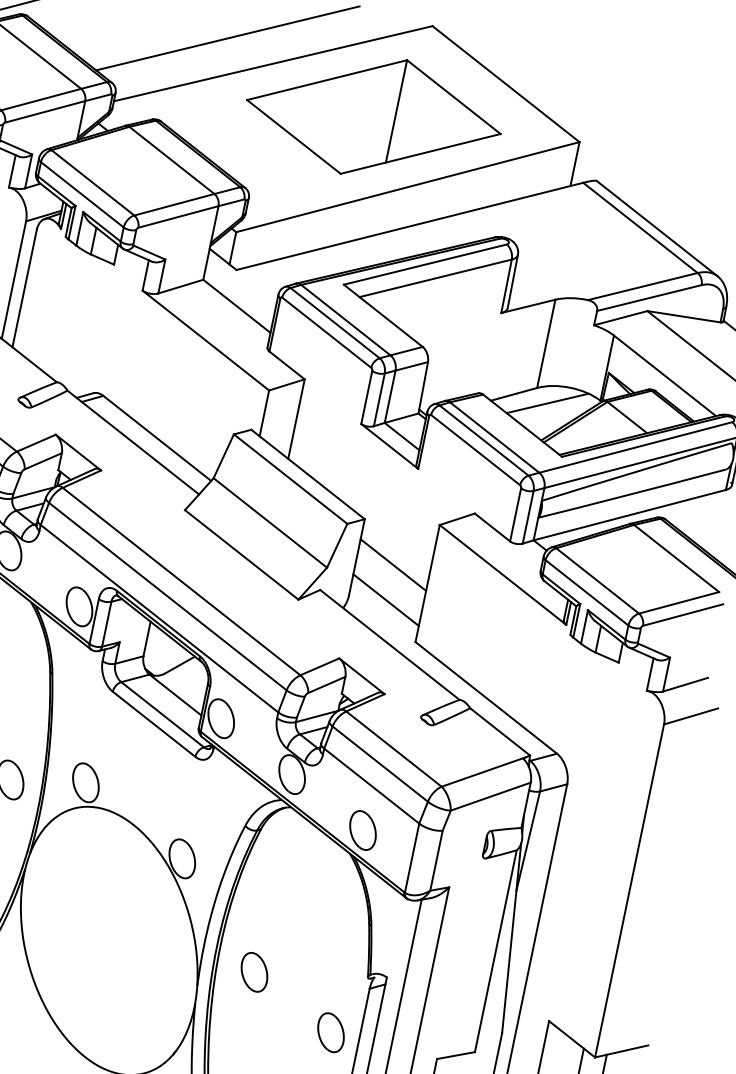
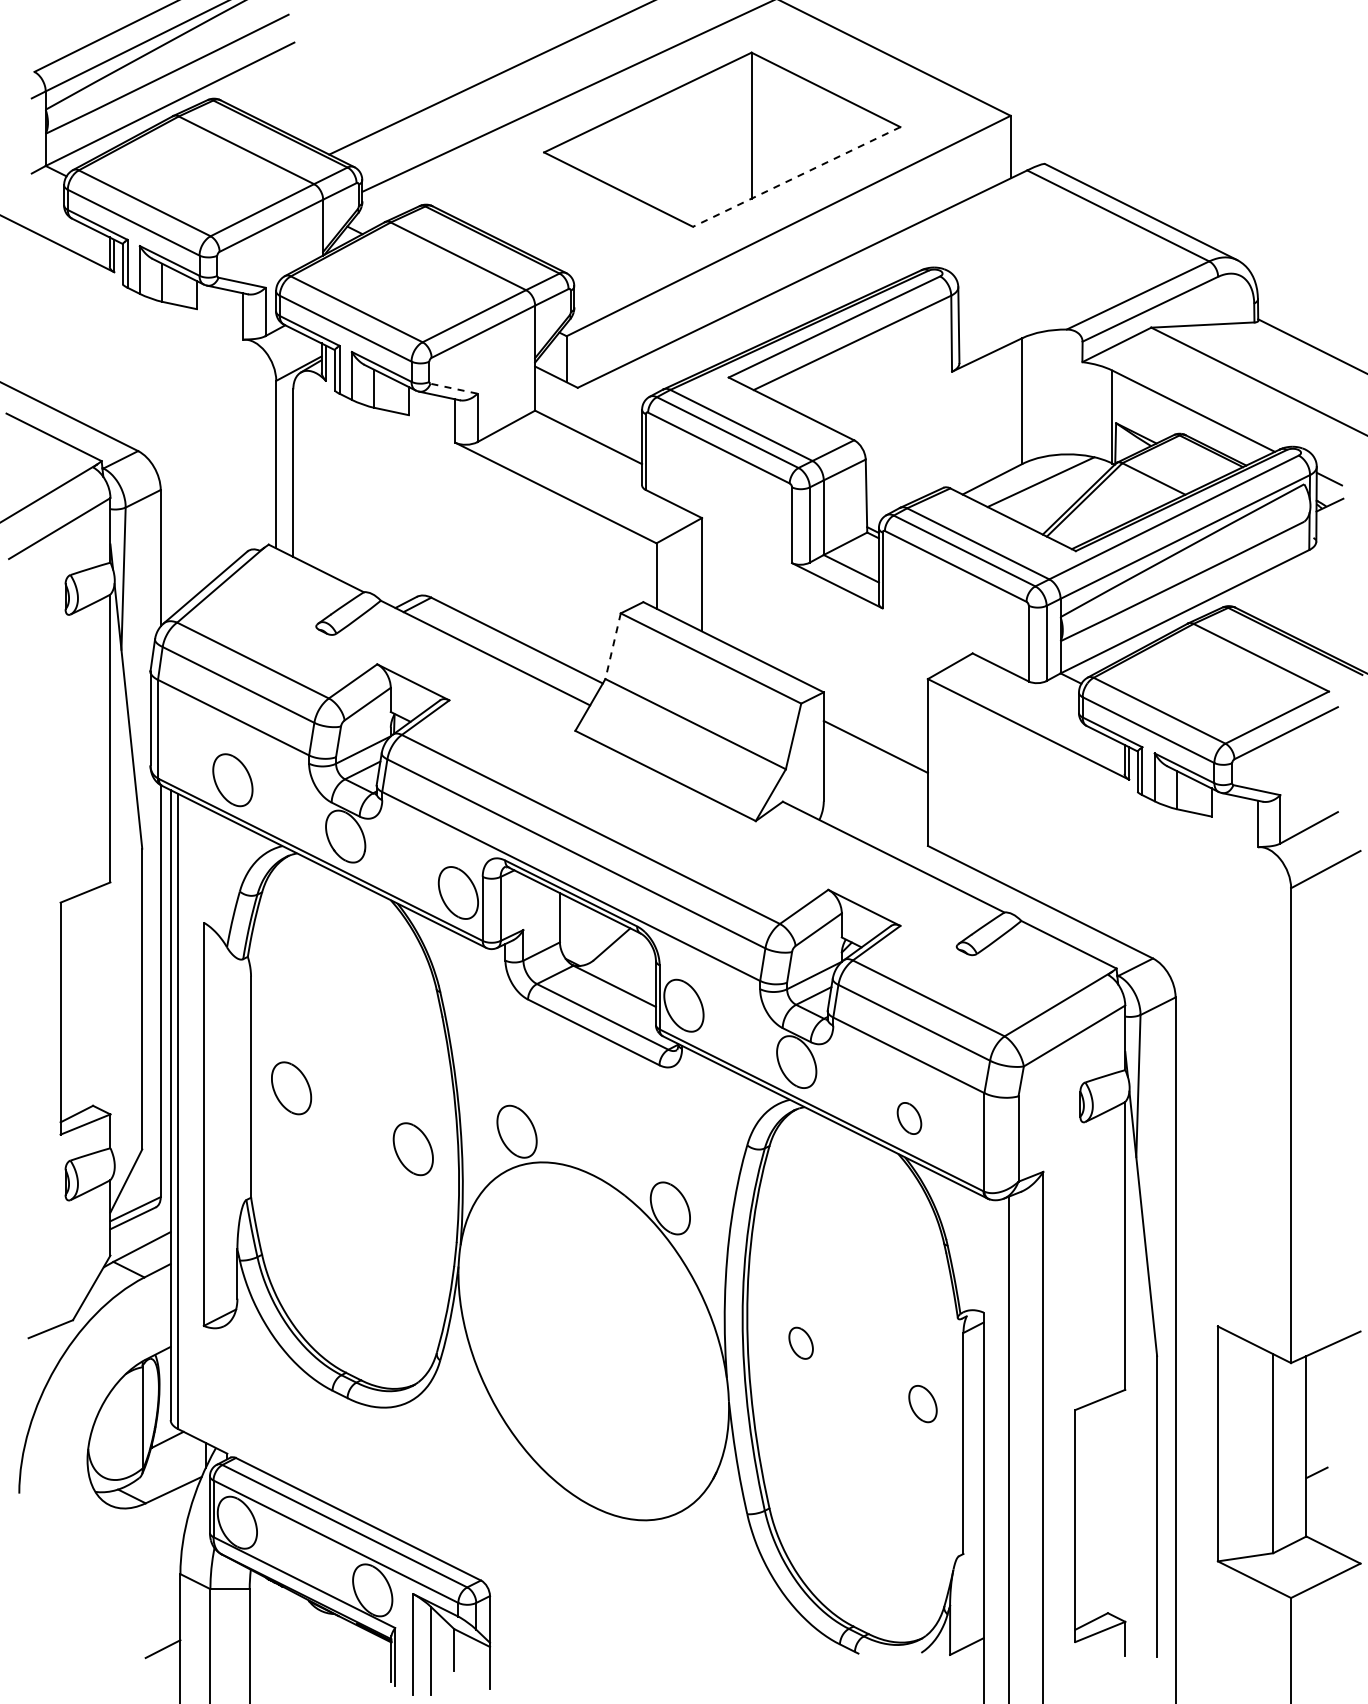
line: (420, 154) -> (796, 177), solid -> dashed
line: (149, 252) -> (454, 388), solid -> dashed
line: (224, 456) -> (613, 646), solid -> dashed
line: (385, 599) -> (875, 796), removed
part: (363, 830) -> (909, 1118), size x0.6
part: (253, 972) -> (800, 1343), size x0.6
part: (330, 1032) -> (922, 1403), size x0.7

